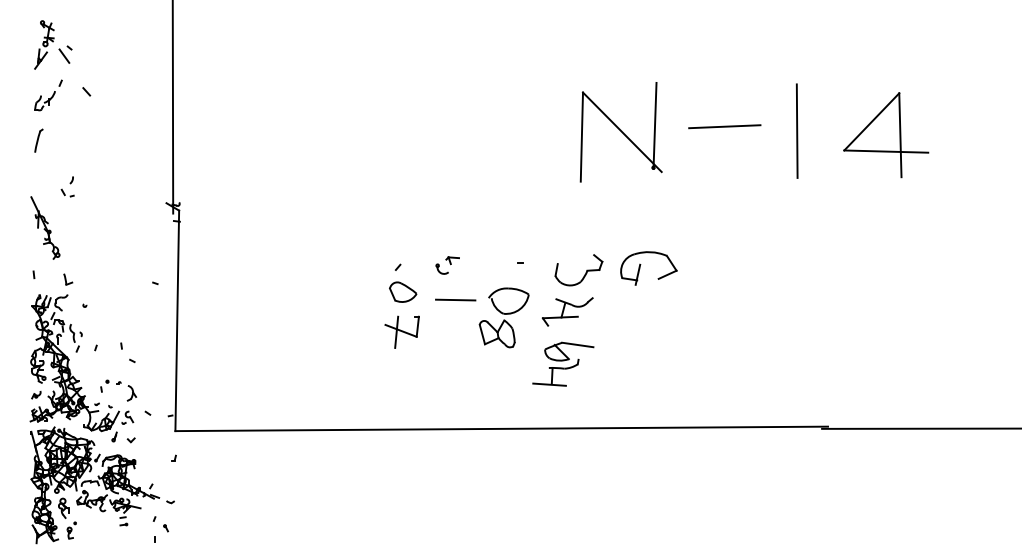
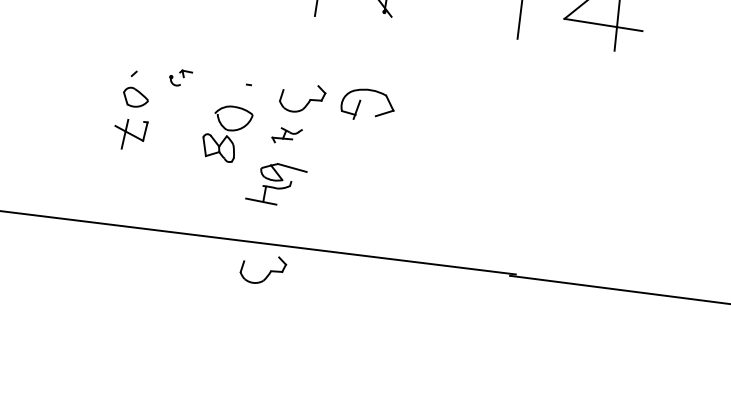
line: (455, 299) -> (183, 110), removed
part: (567, 311) -> (286, 135), size x0.6
part: (566, 460) -> (267, 274), added

